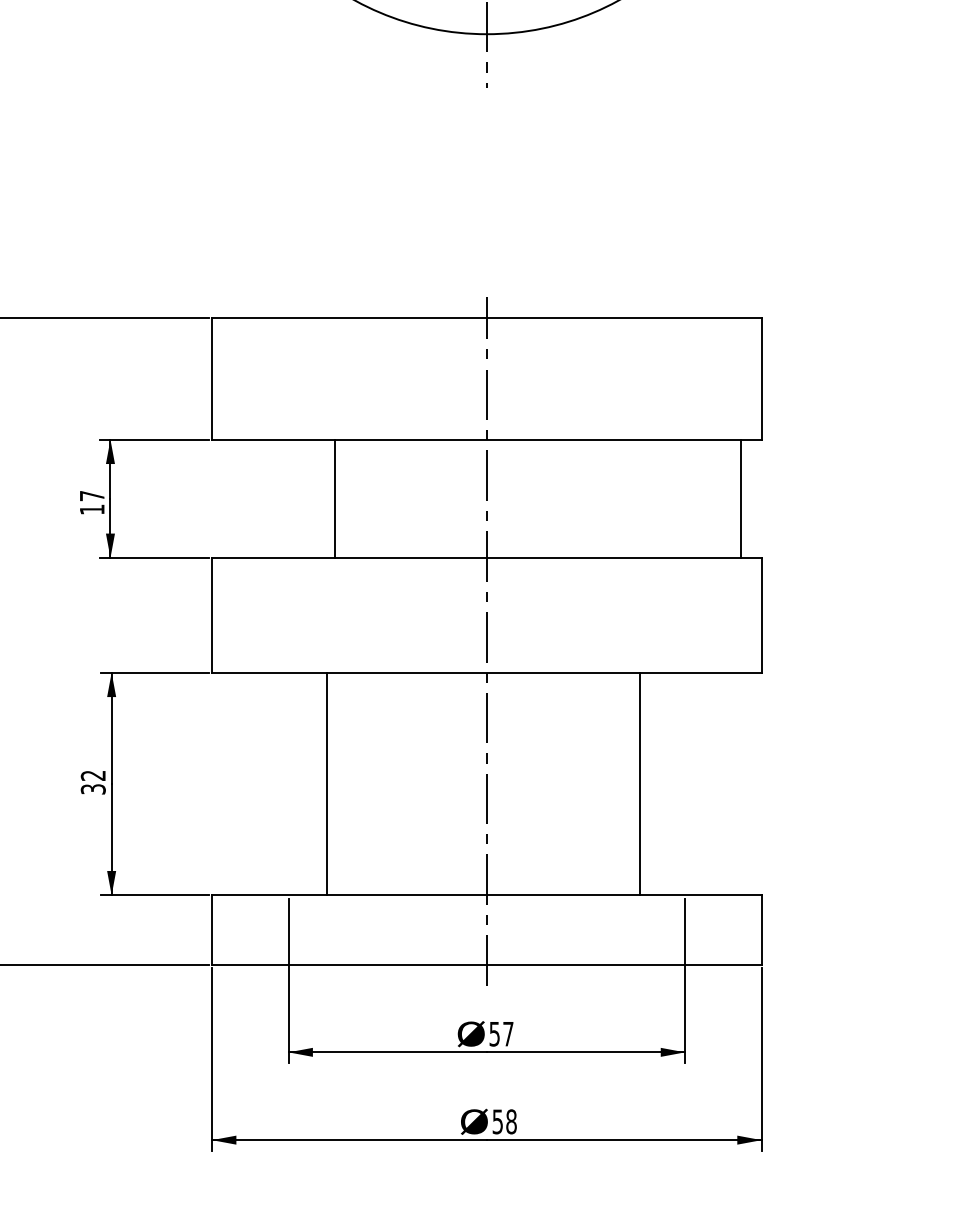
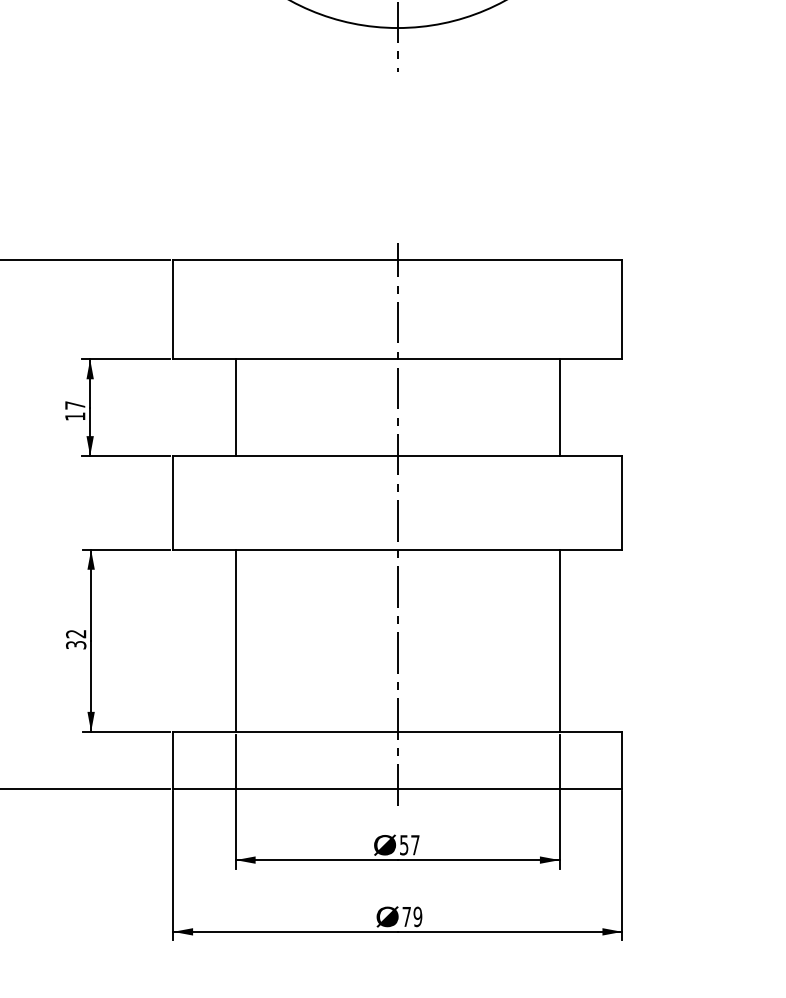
line: (334, 498) -> (235, 407), moved
line: (741, 498) -> (559, 407), moved
line: (326, 783) -> (235, 640), moved
line: (639, 783) -> (559, 640), moved
text: (504, 1122) -> (412, 917), 58 -> 79

